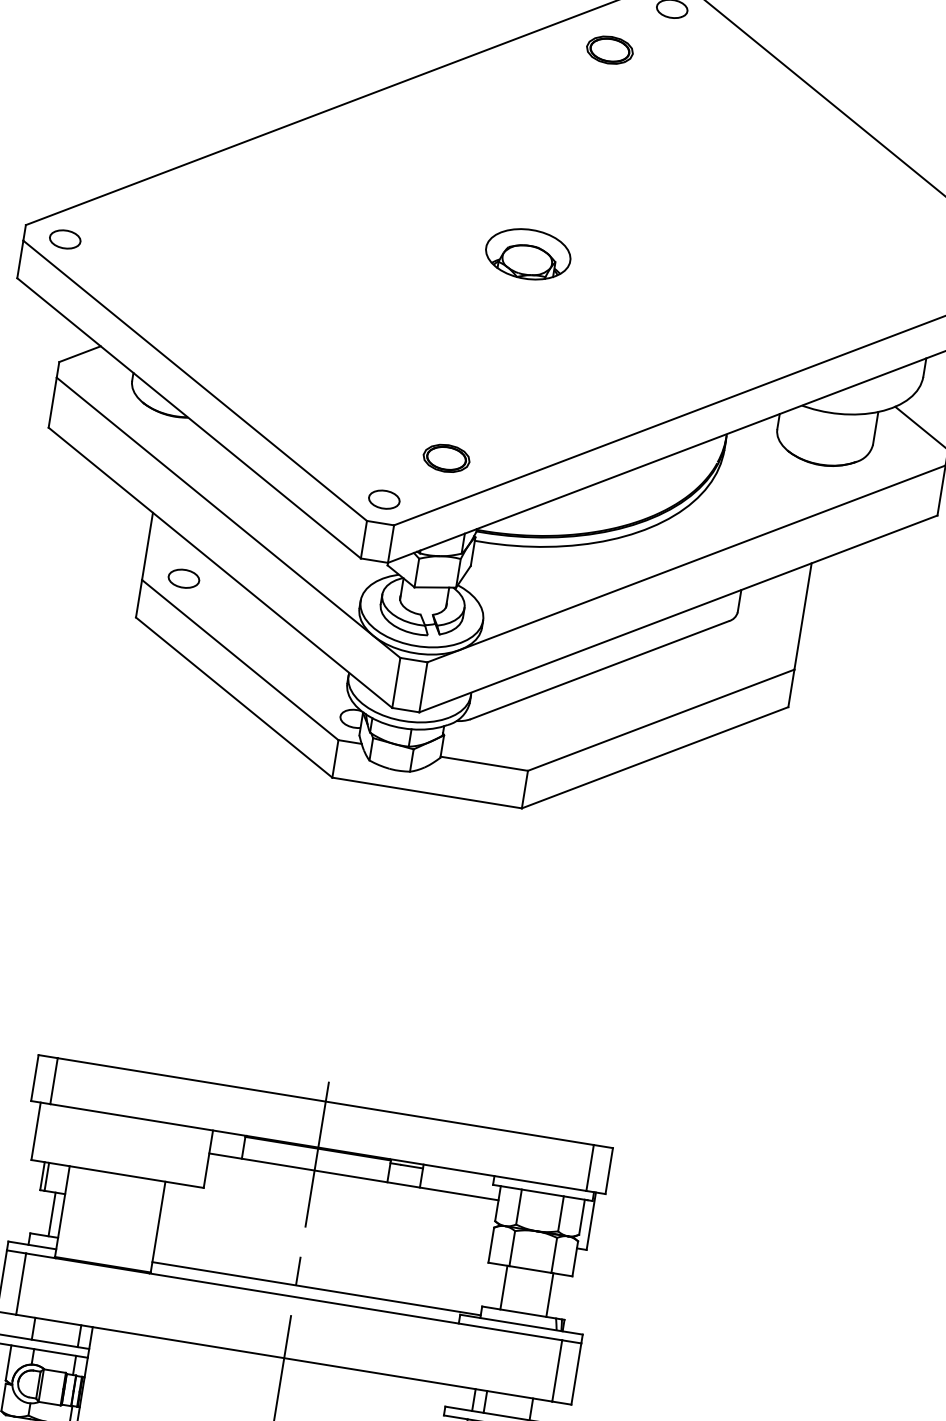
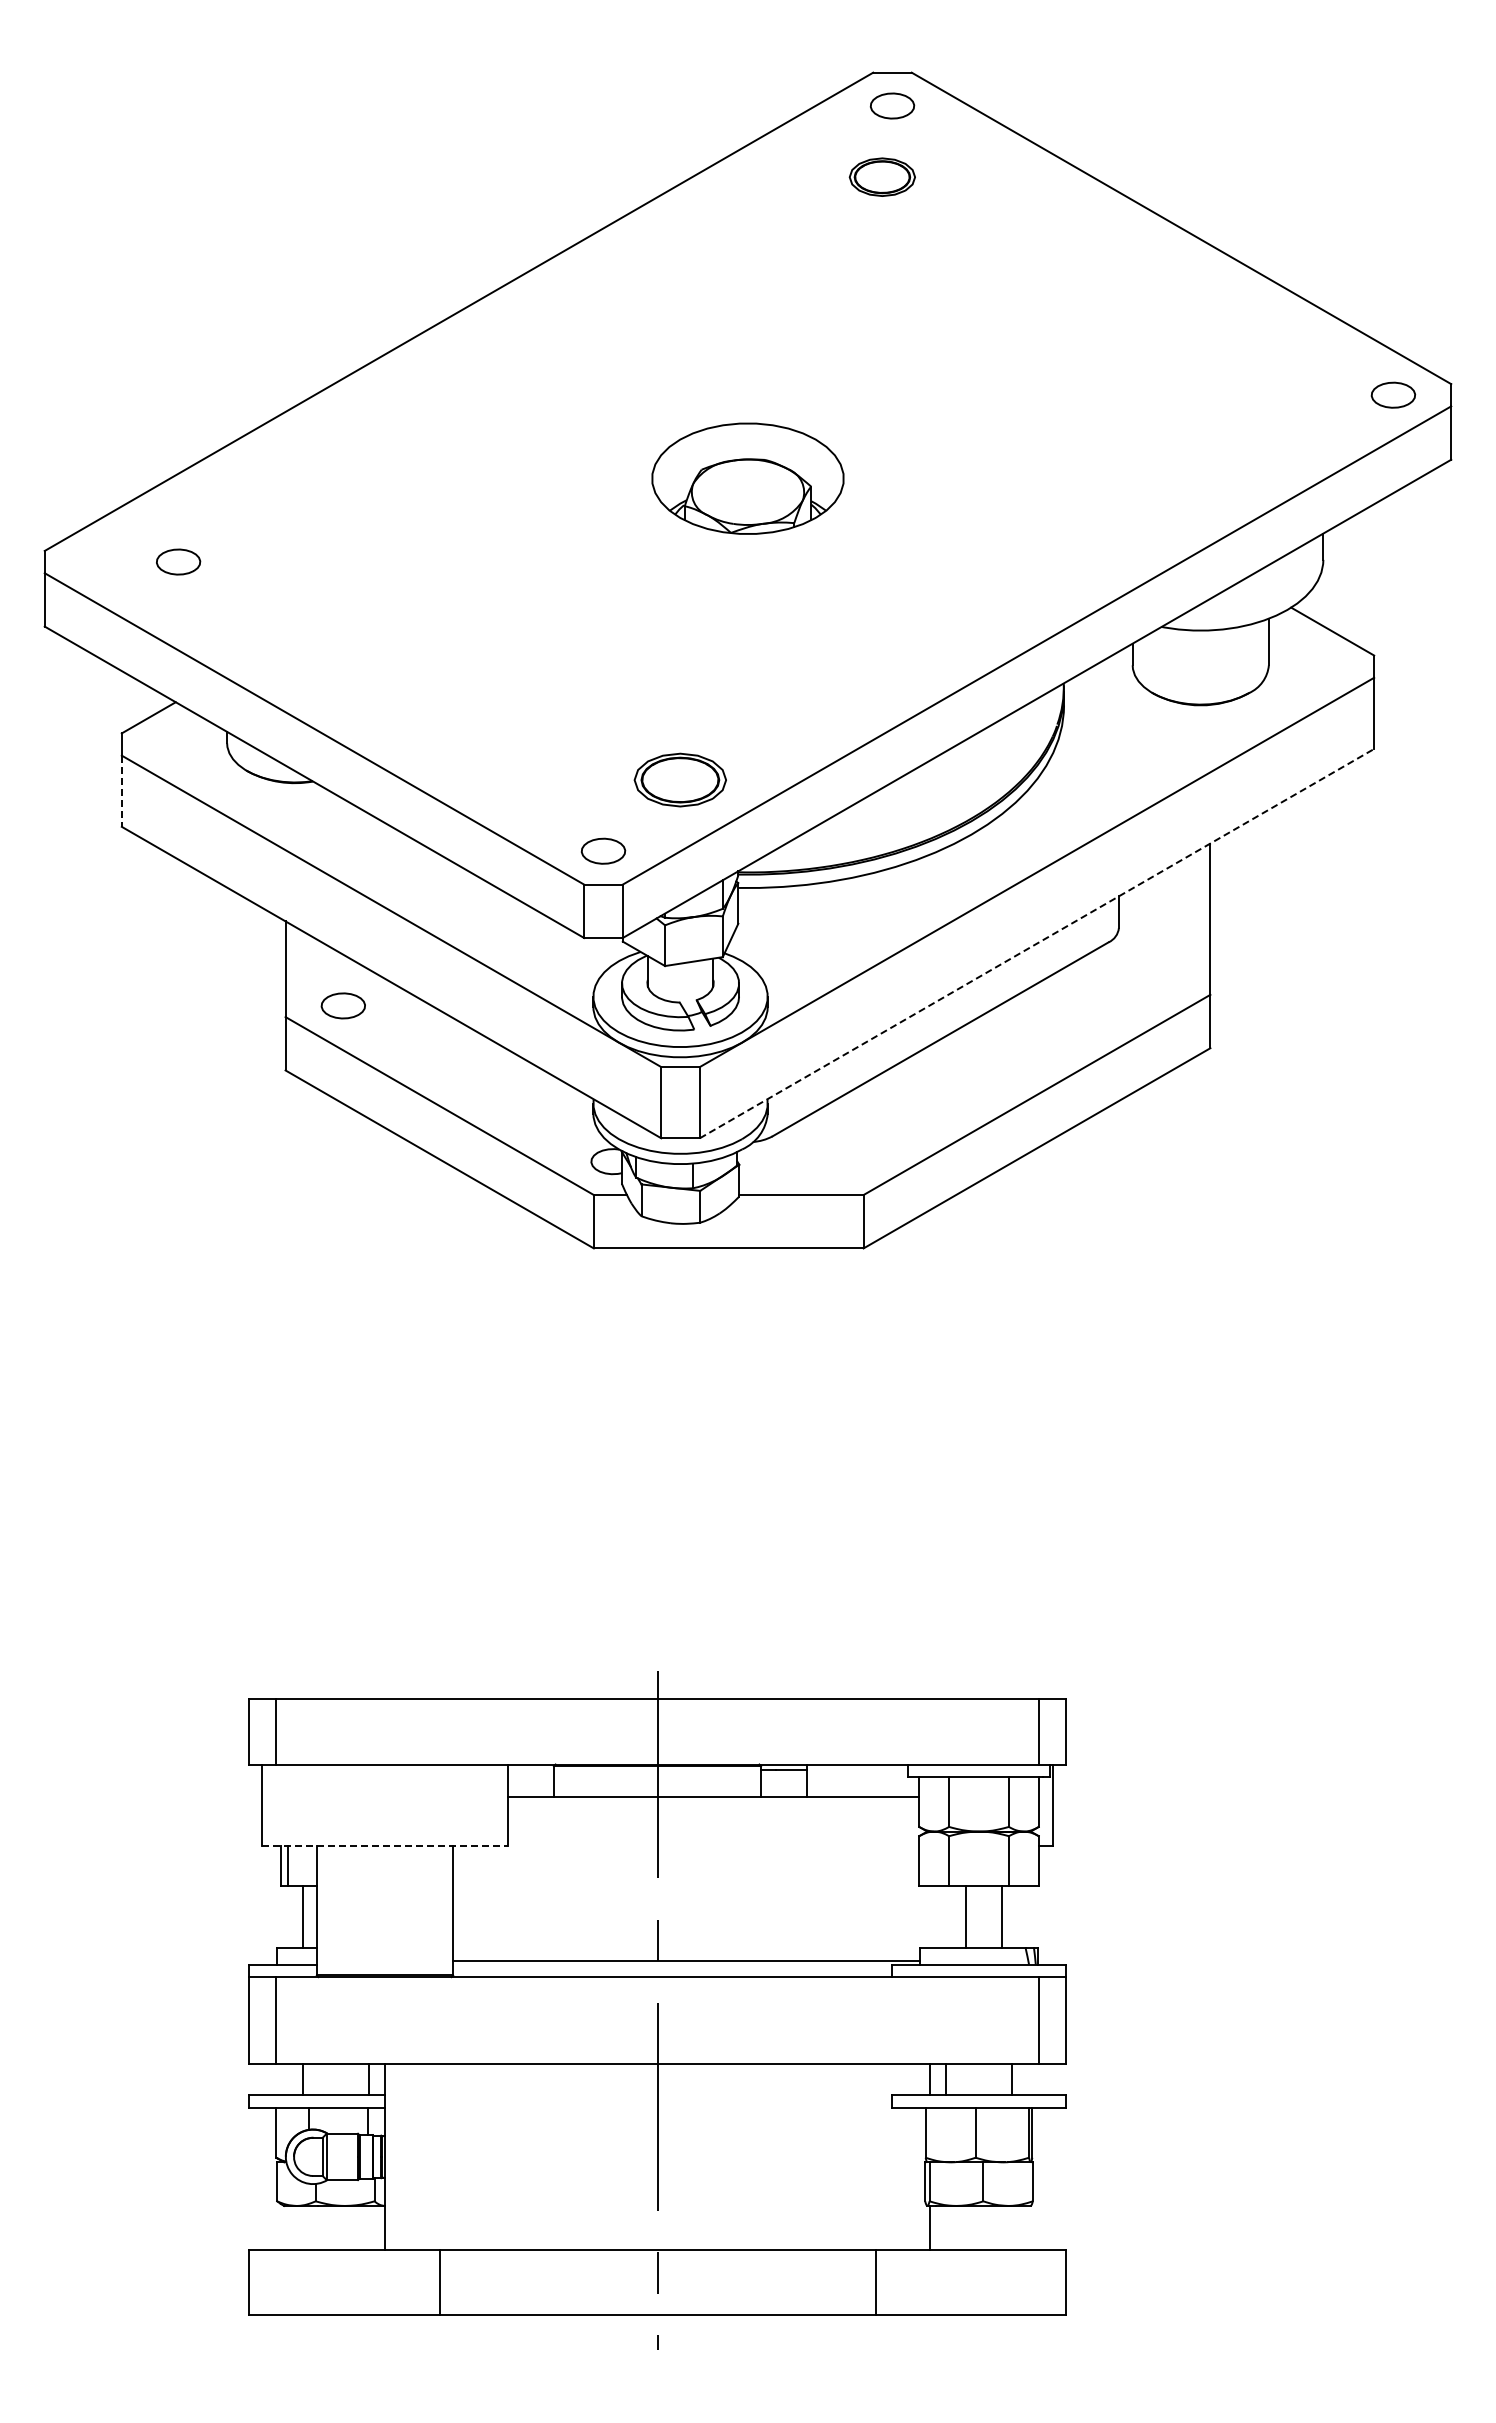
part: (609, 49) -> (881, 176), moved
part: (65, 239) -> (178, 561), moved
part: (527, 254) -> (747, 478), size x1.6
line: (52, 402) -> (121, 791), solid -> dashed
part: (446, 458) -> (680, 779), size x1.4
line: (678, 613) -> (1037, 943), solid -> dashed
line: (117, 1174) -> (385, 1846), solid -> dashed
line: (504, 1287) -> (1002, 1917), moved
line: (549, 1295) -> (965, 1917), moved

